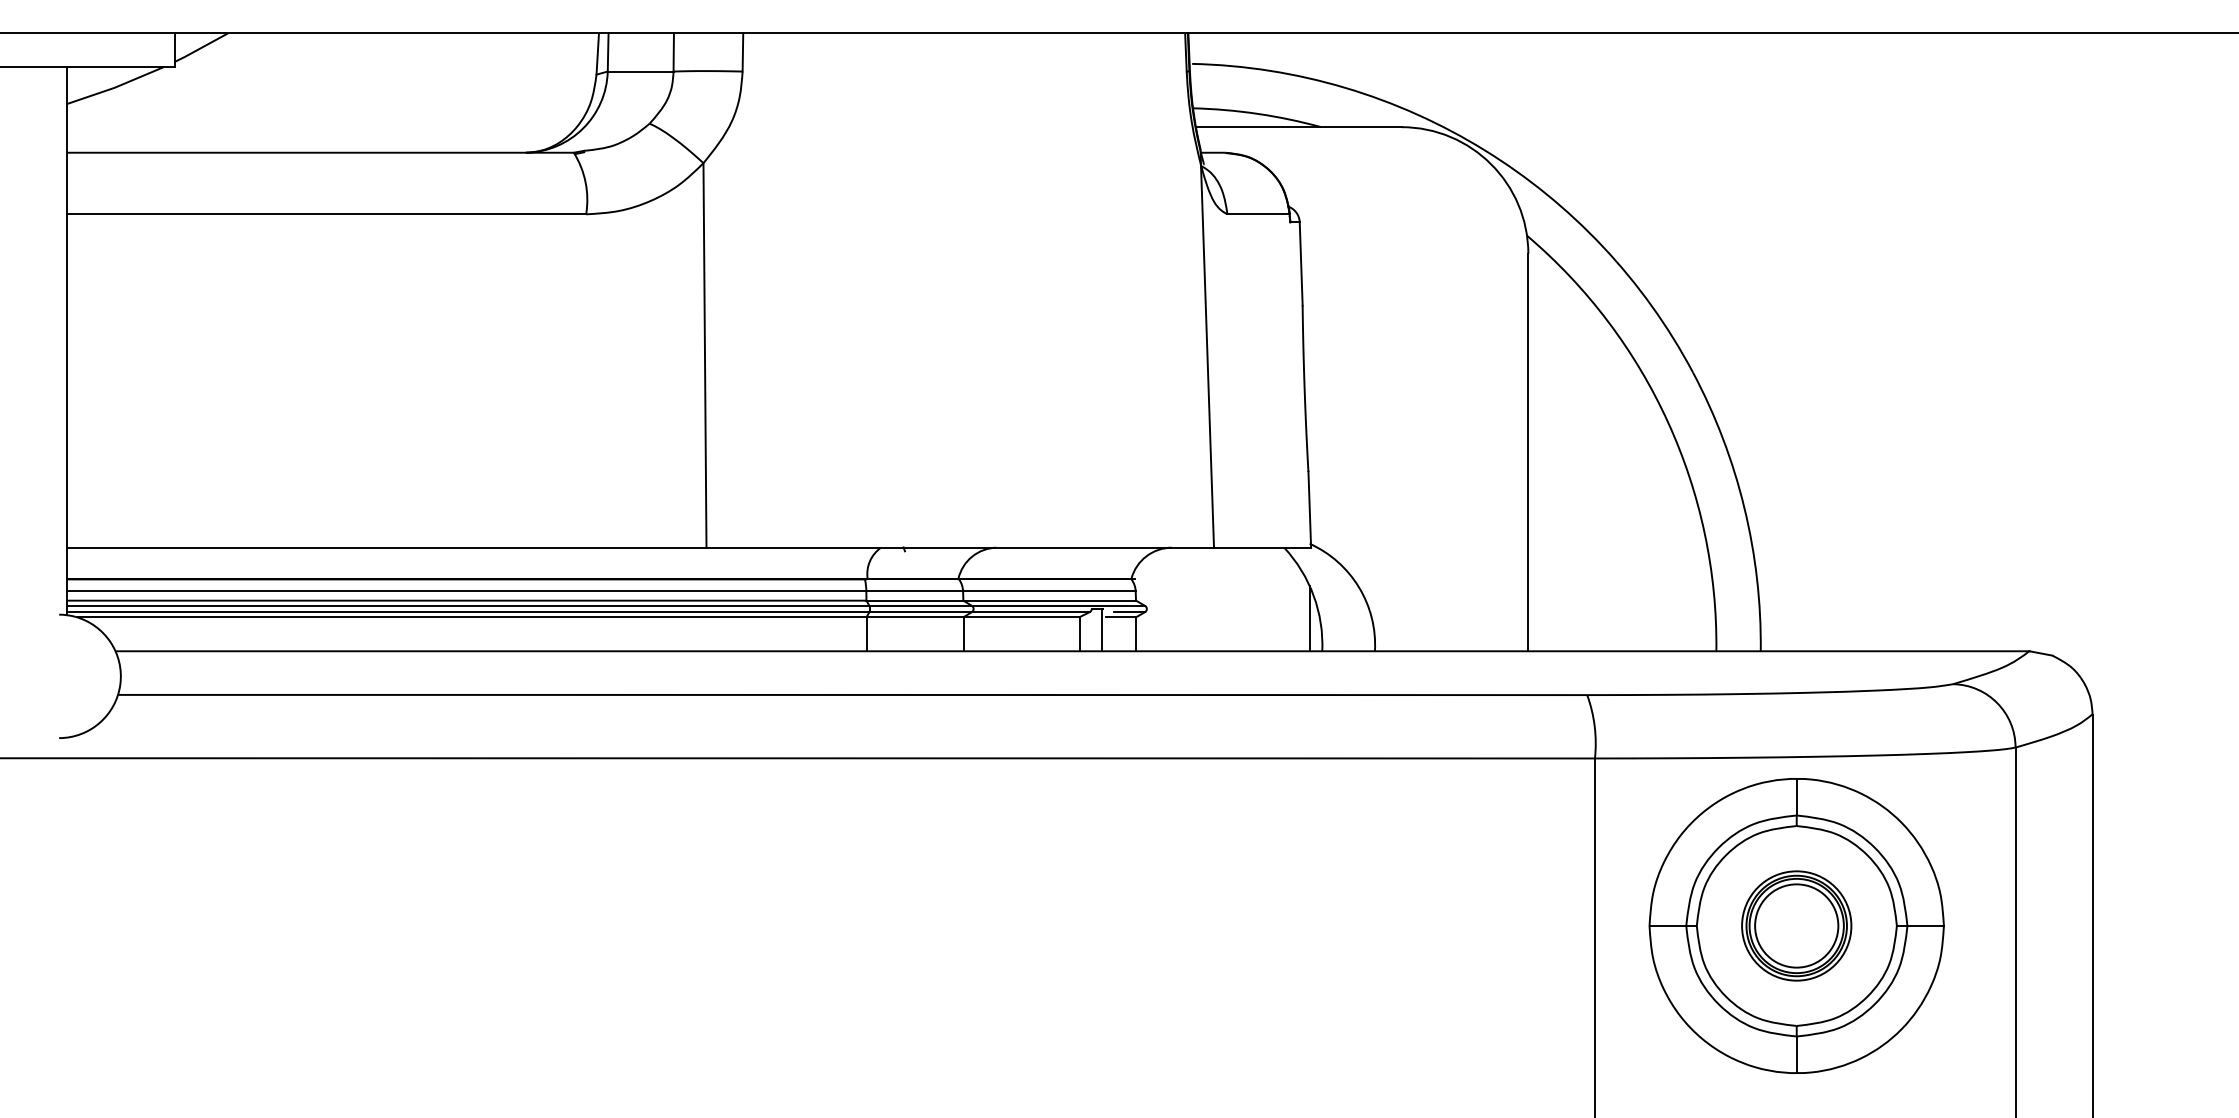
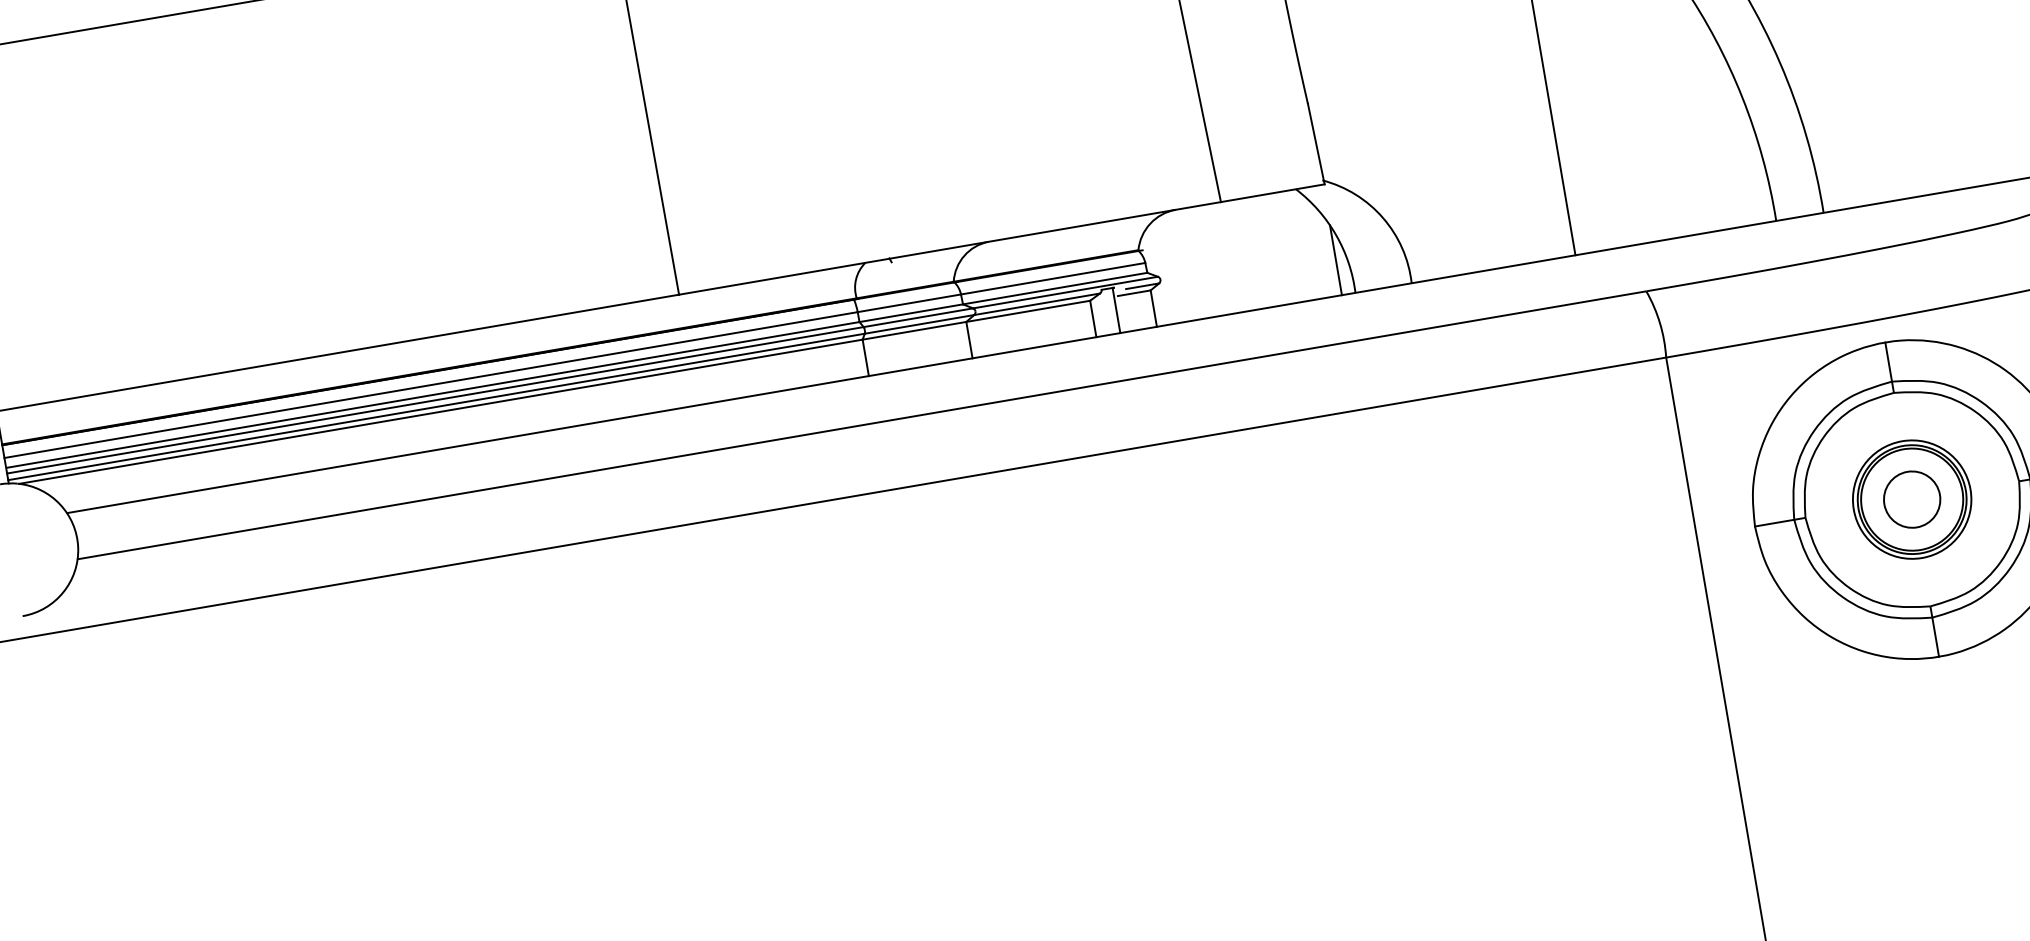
circle: (1796, 925) -> (1911, 499), size x0.62

